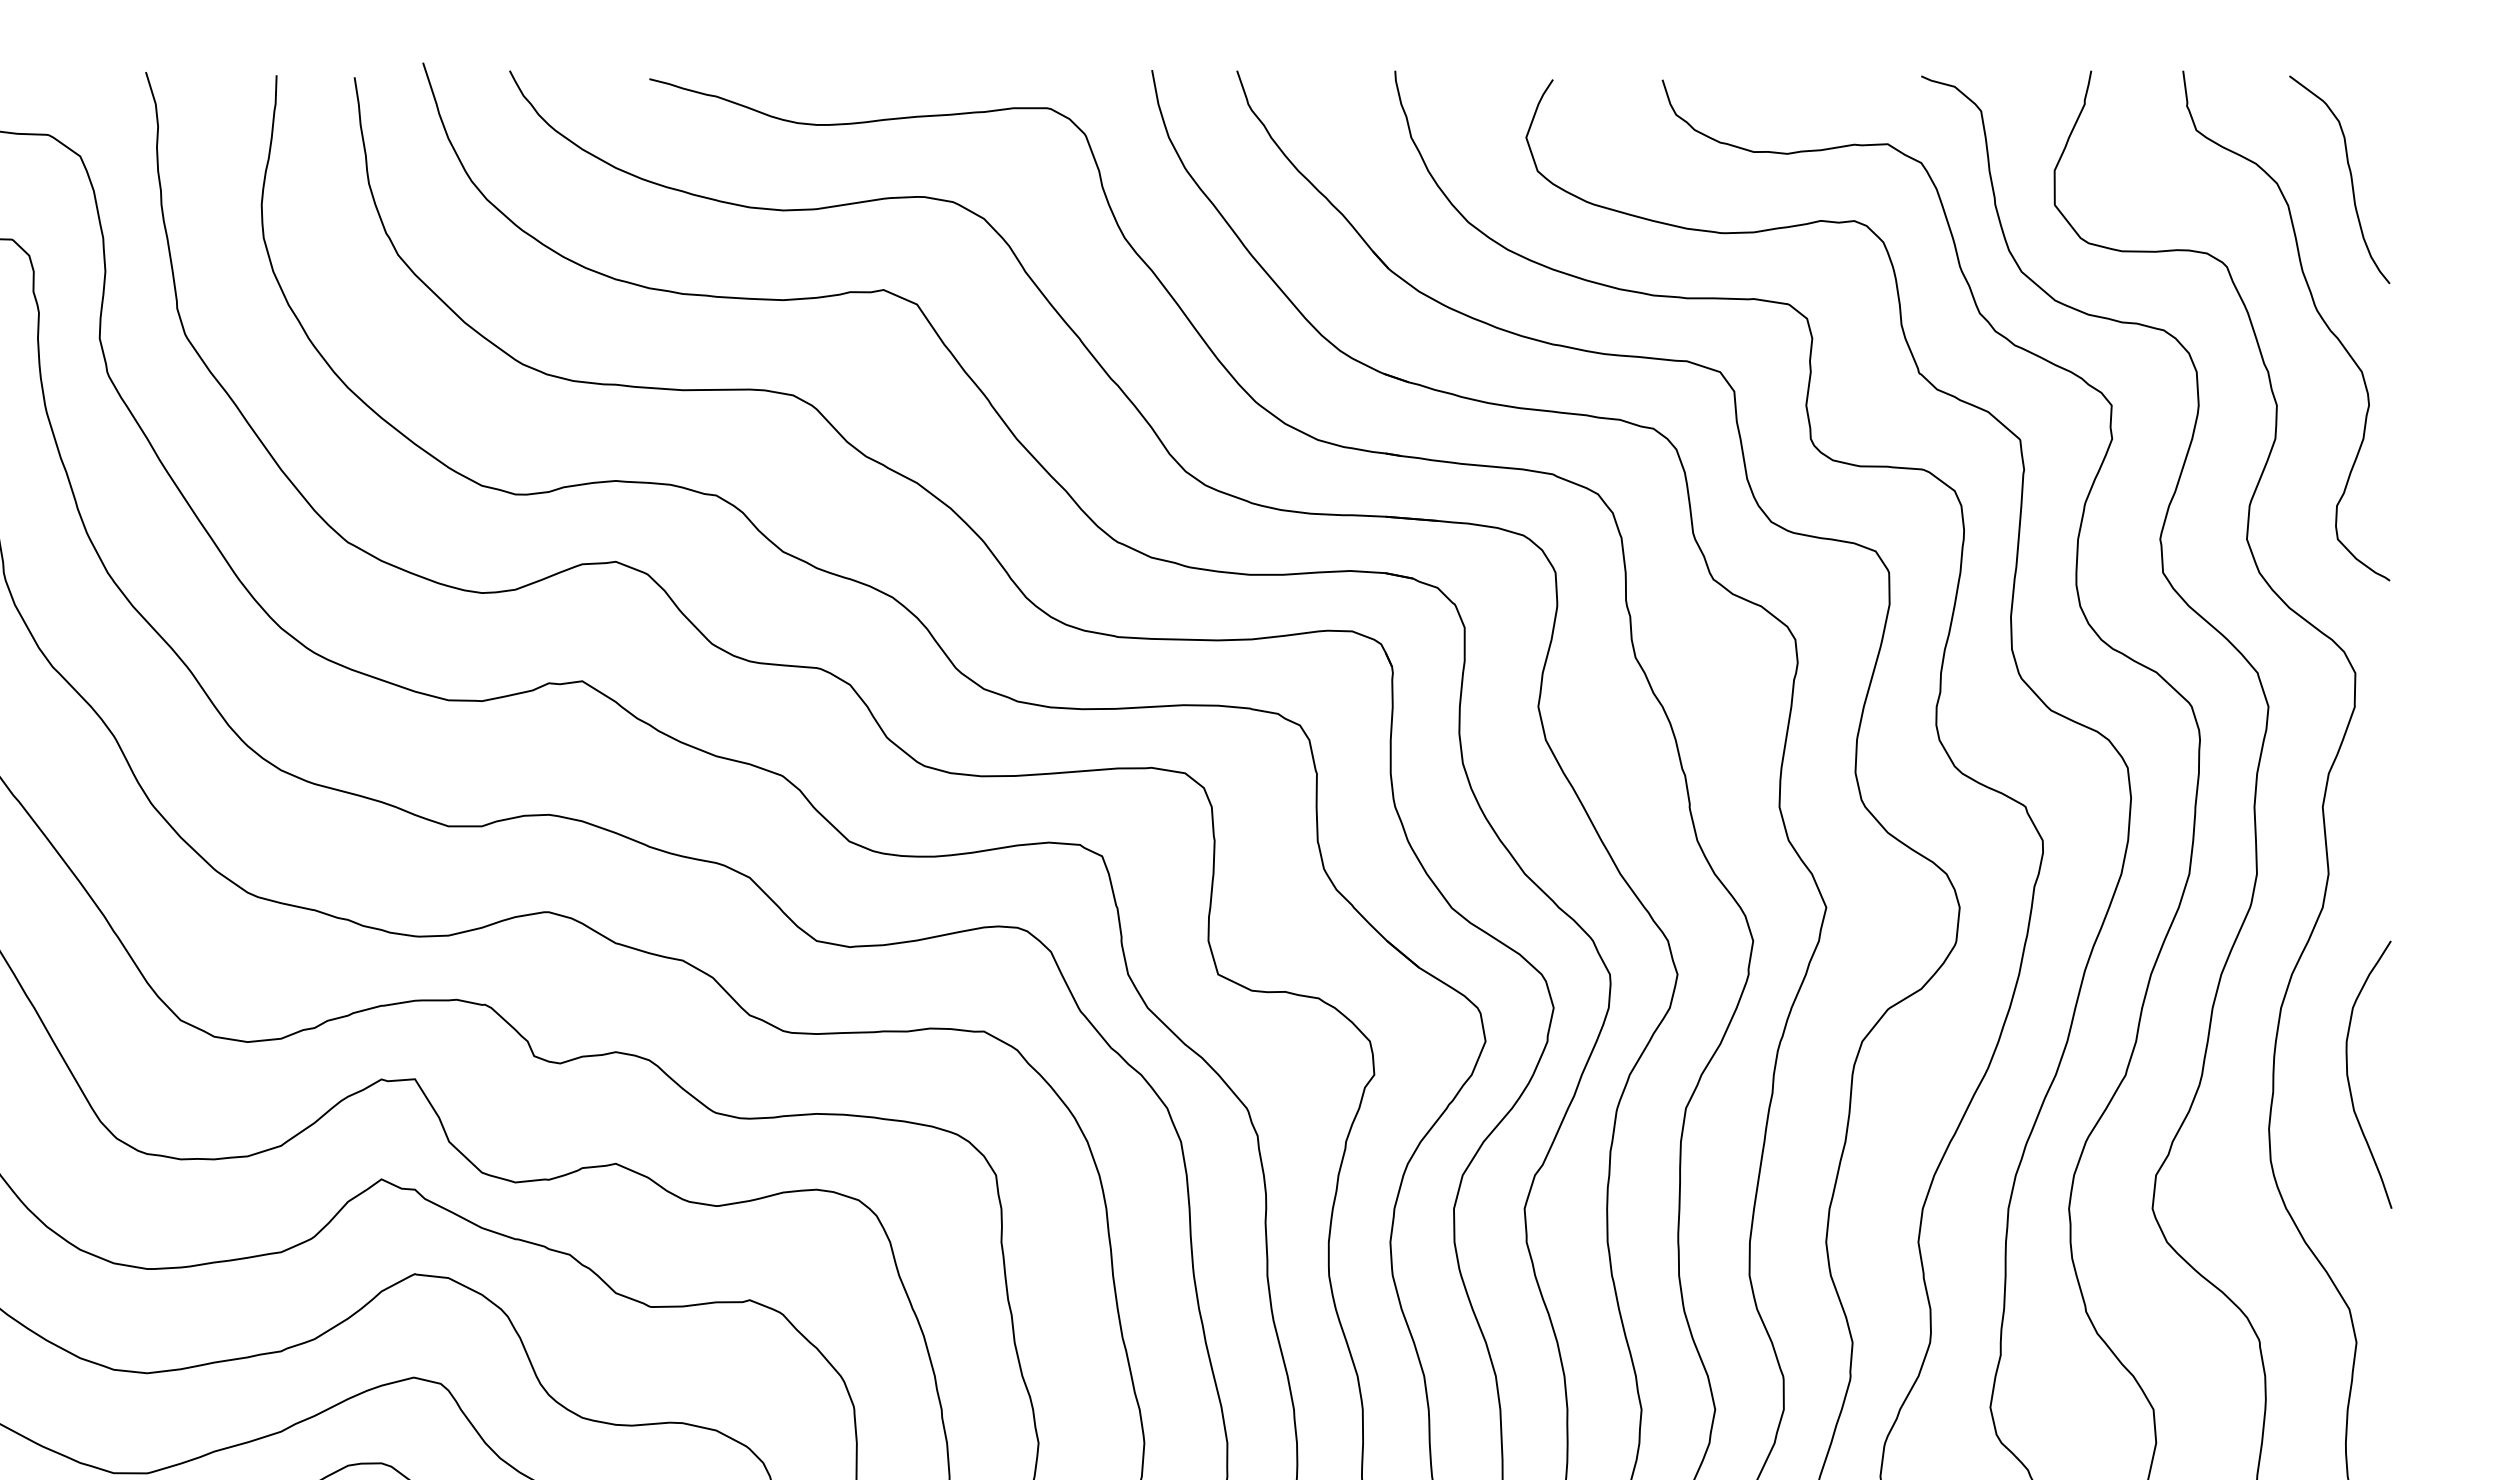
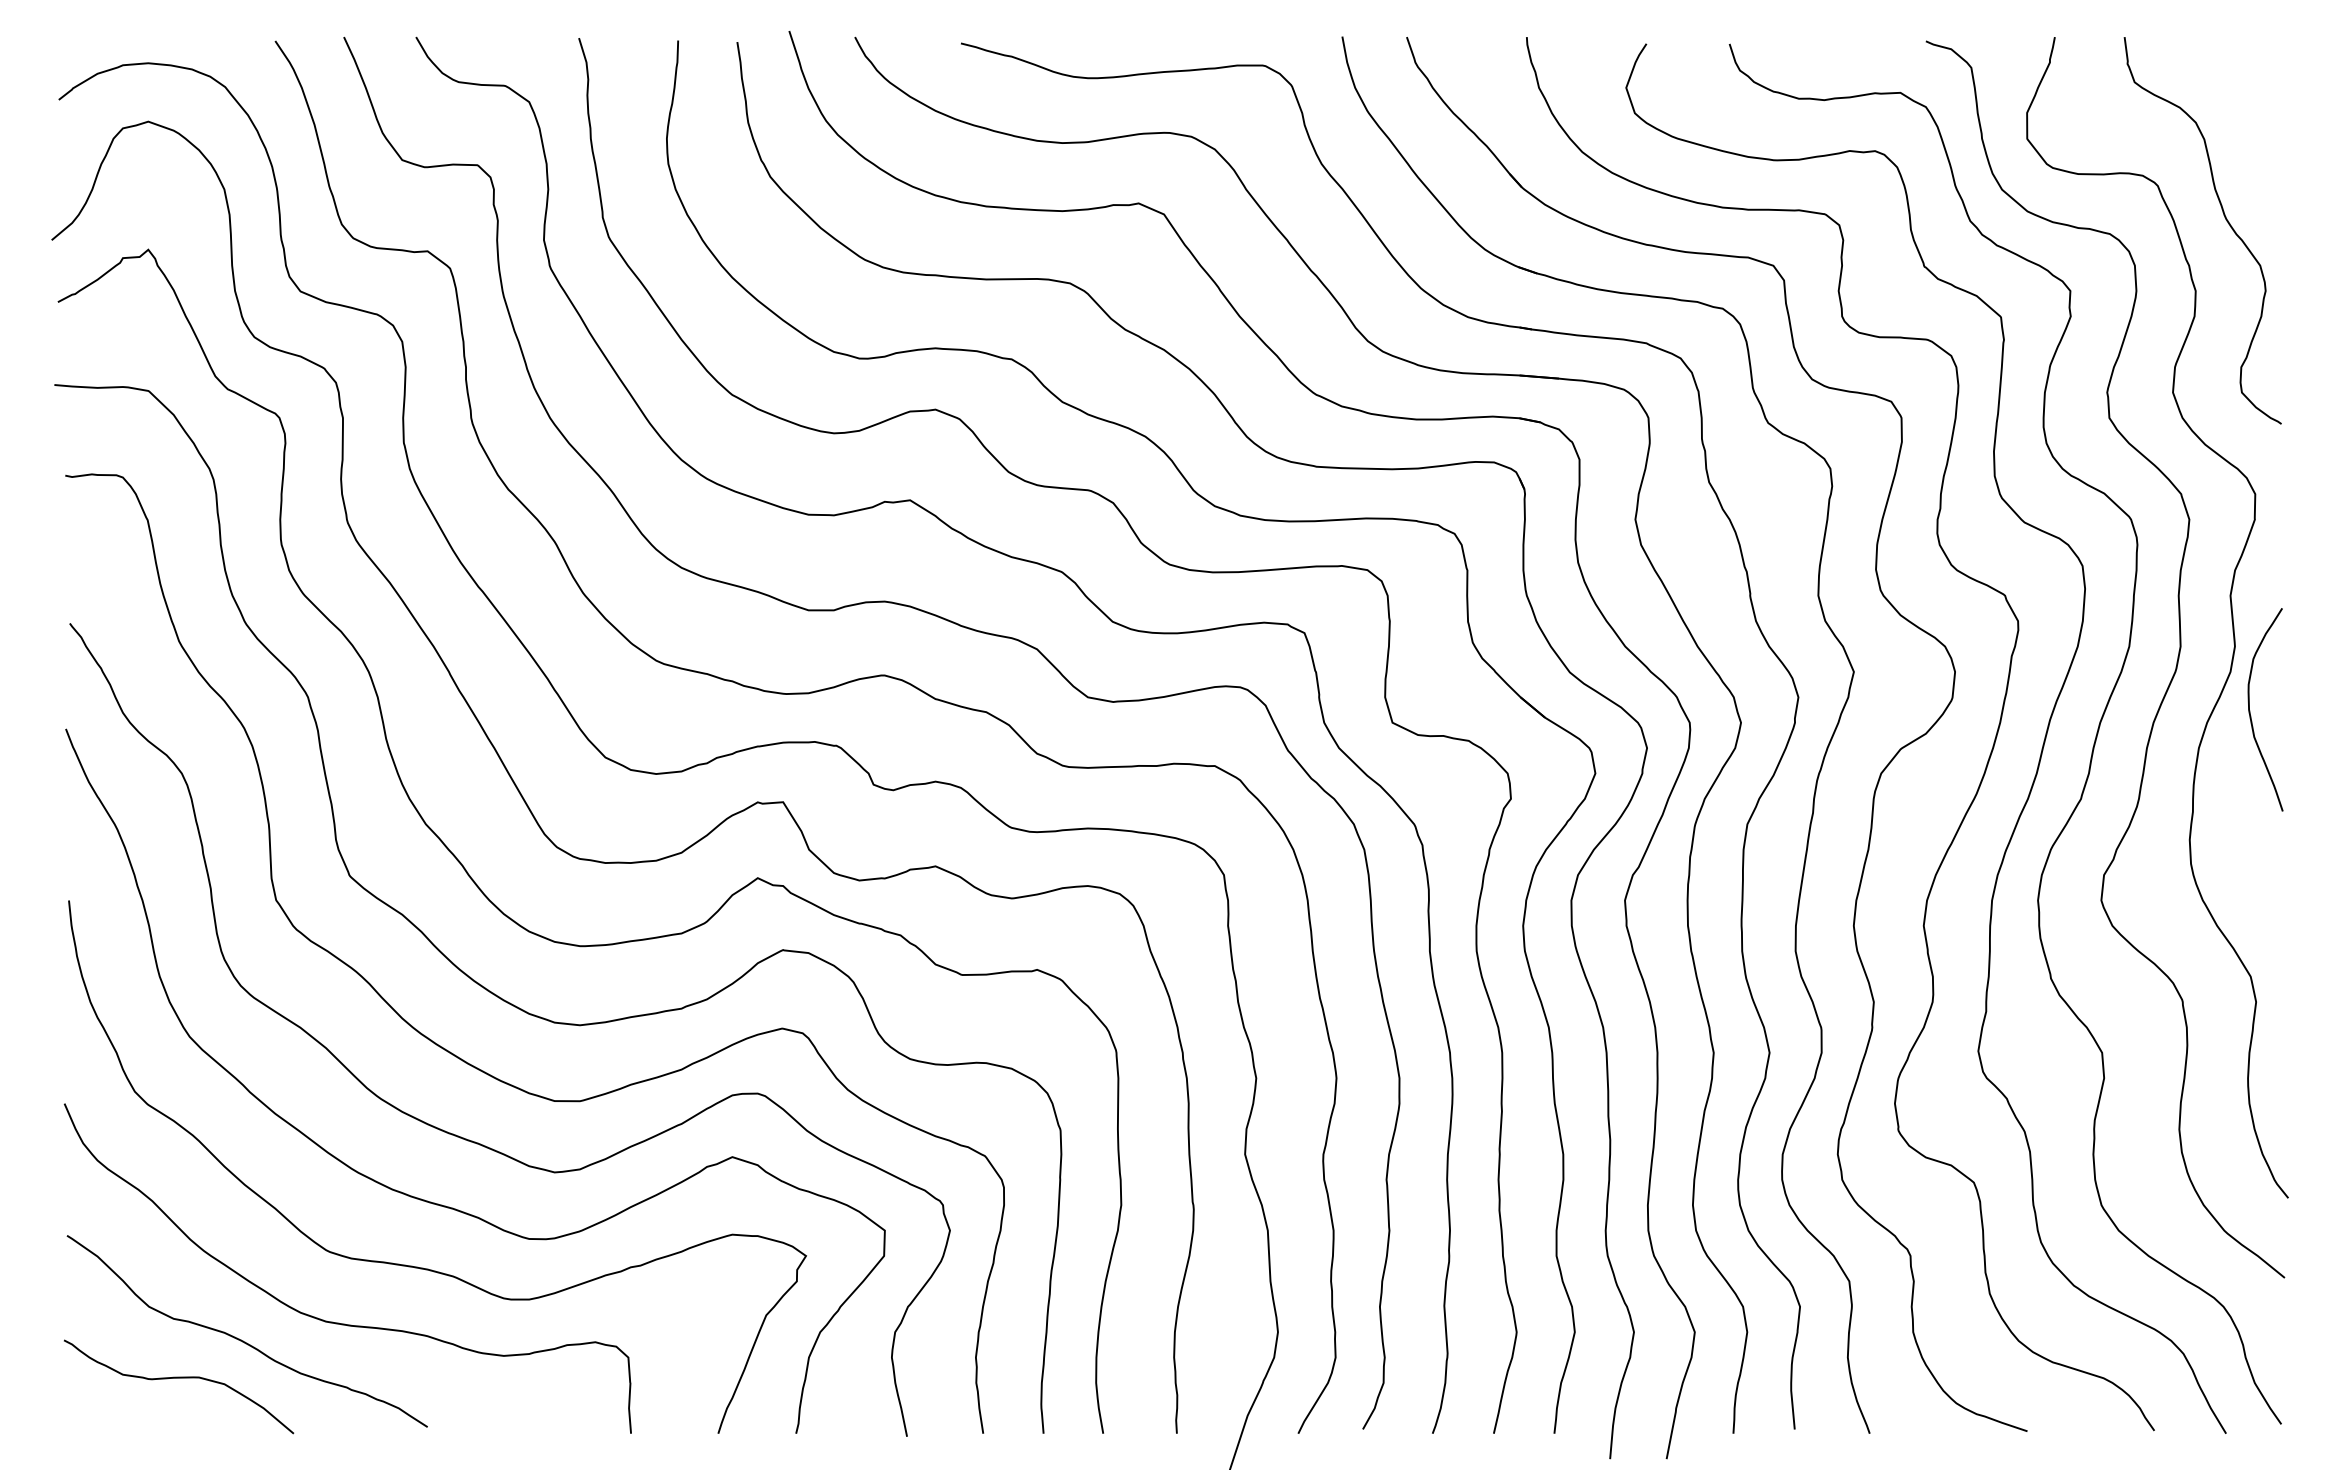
curve: (2350, 179) -> (2251, 119), removed
curve: (2349, 1075) -> (2250, 710), moved

